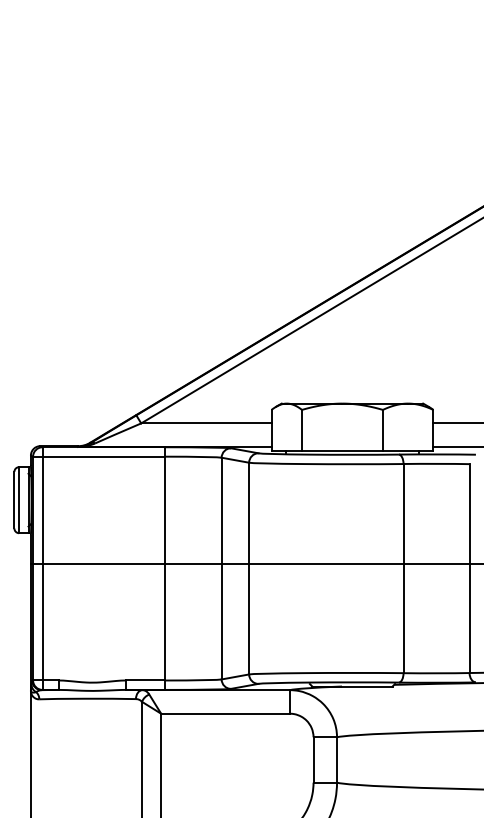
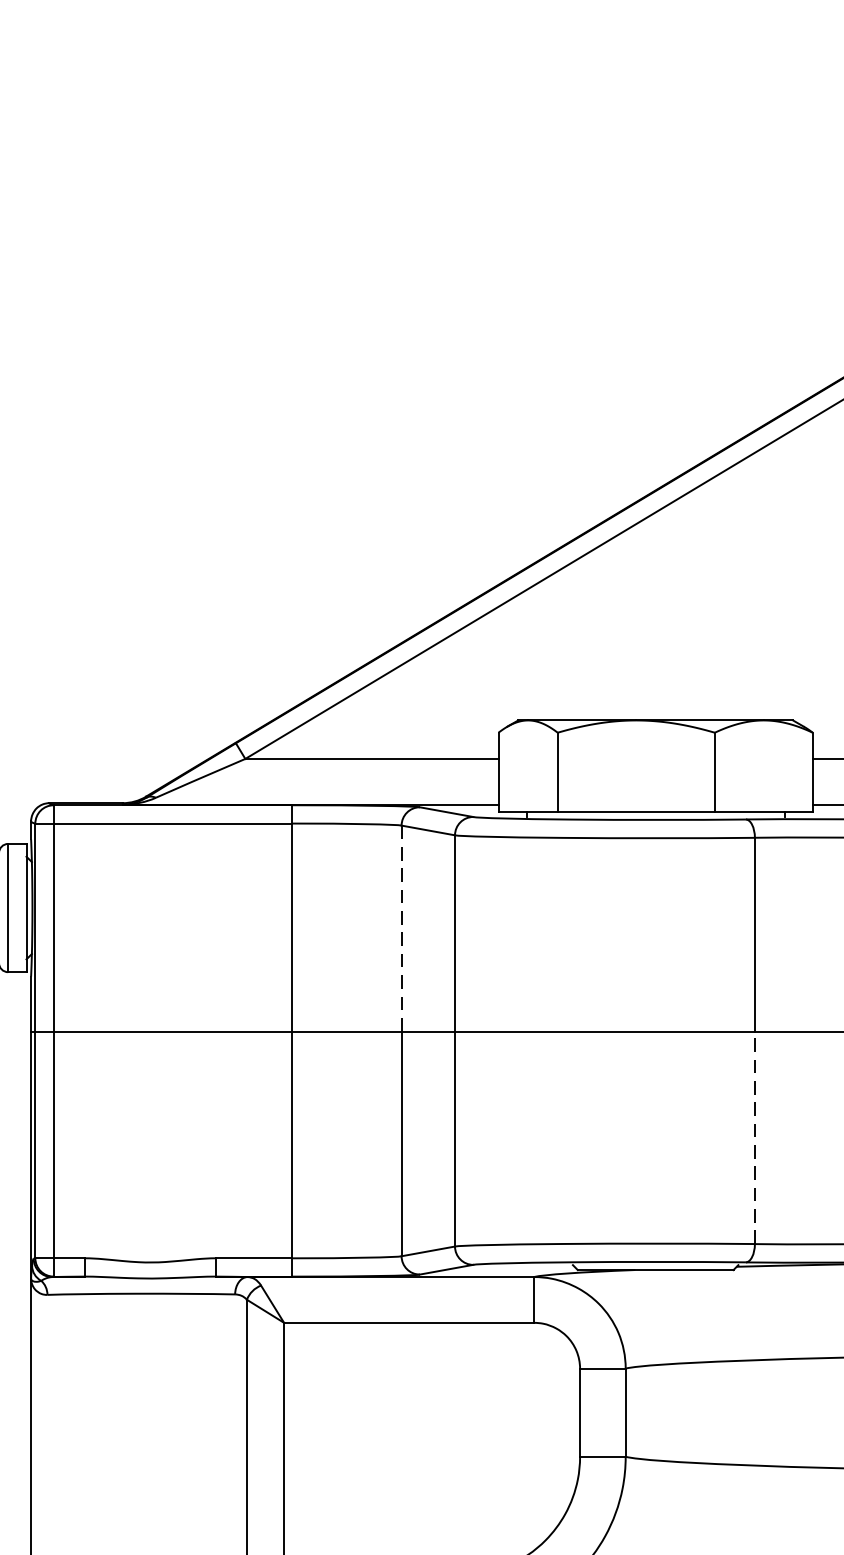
line: (221, 511) -> (401, 930), solid -> dashed
line: (403, 618) -> (754, 1137), solid -> dashed

